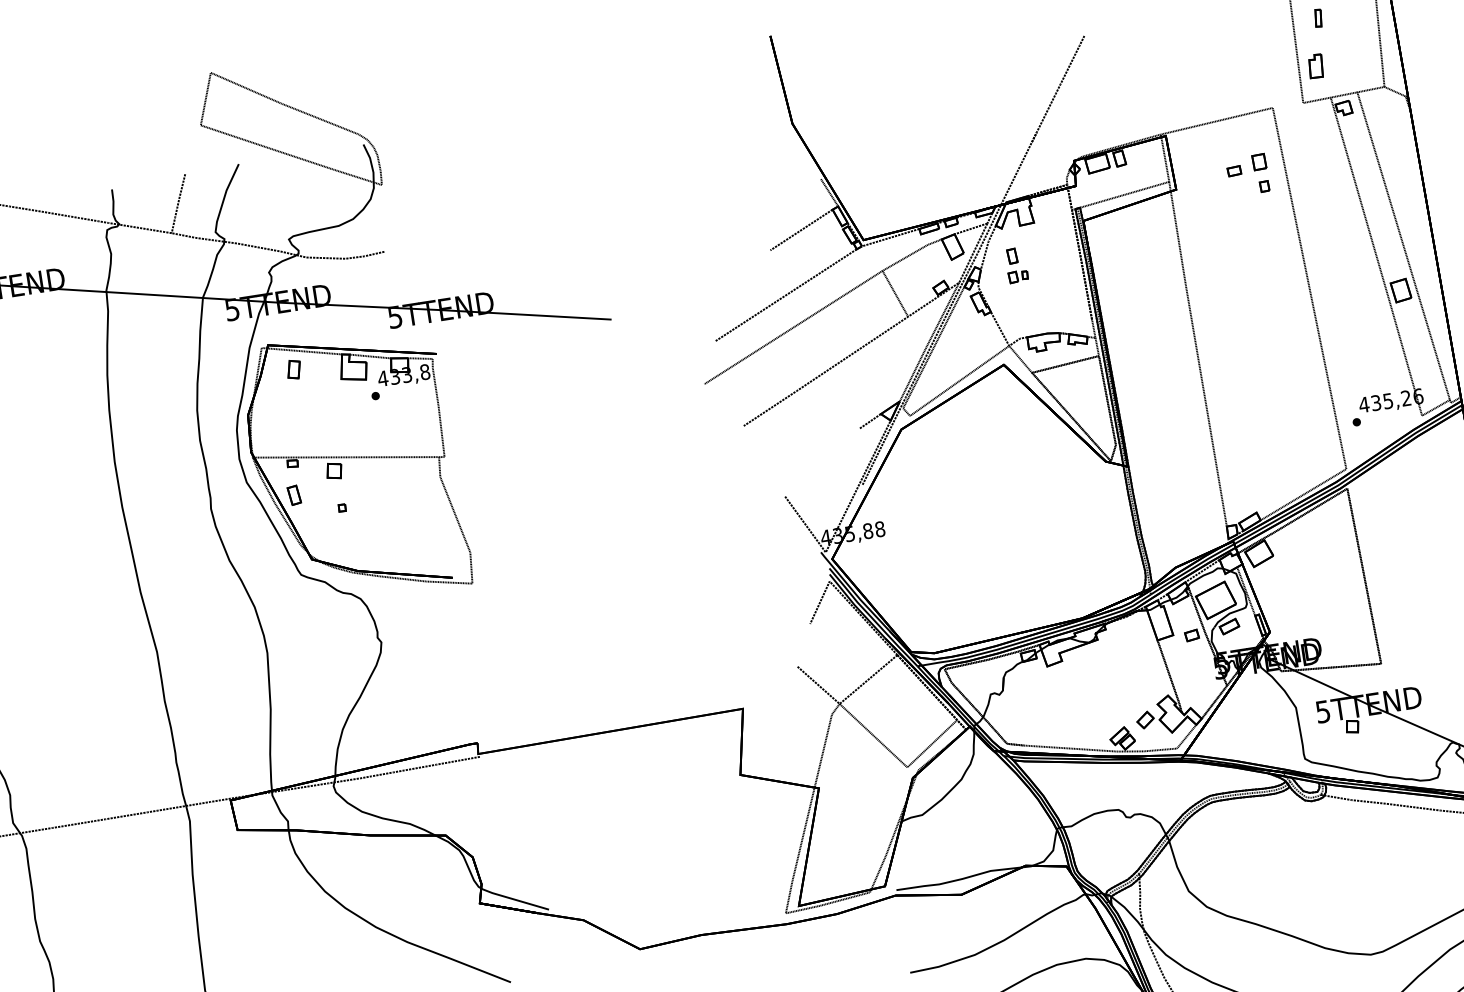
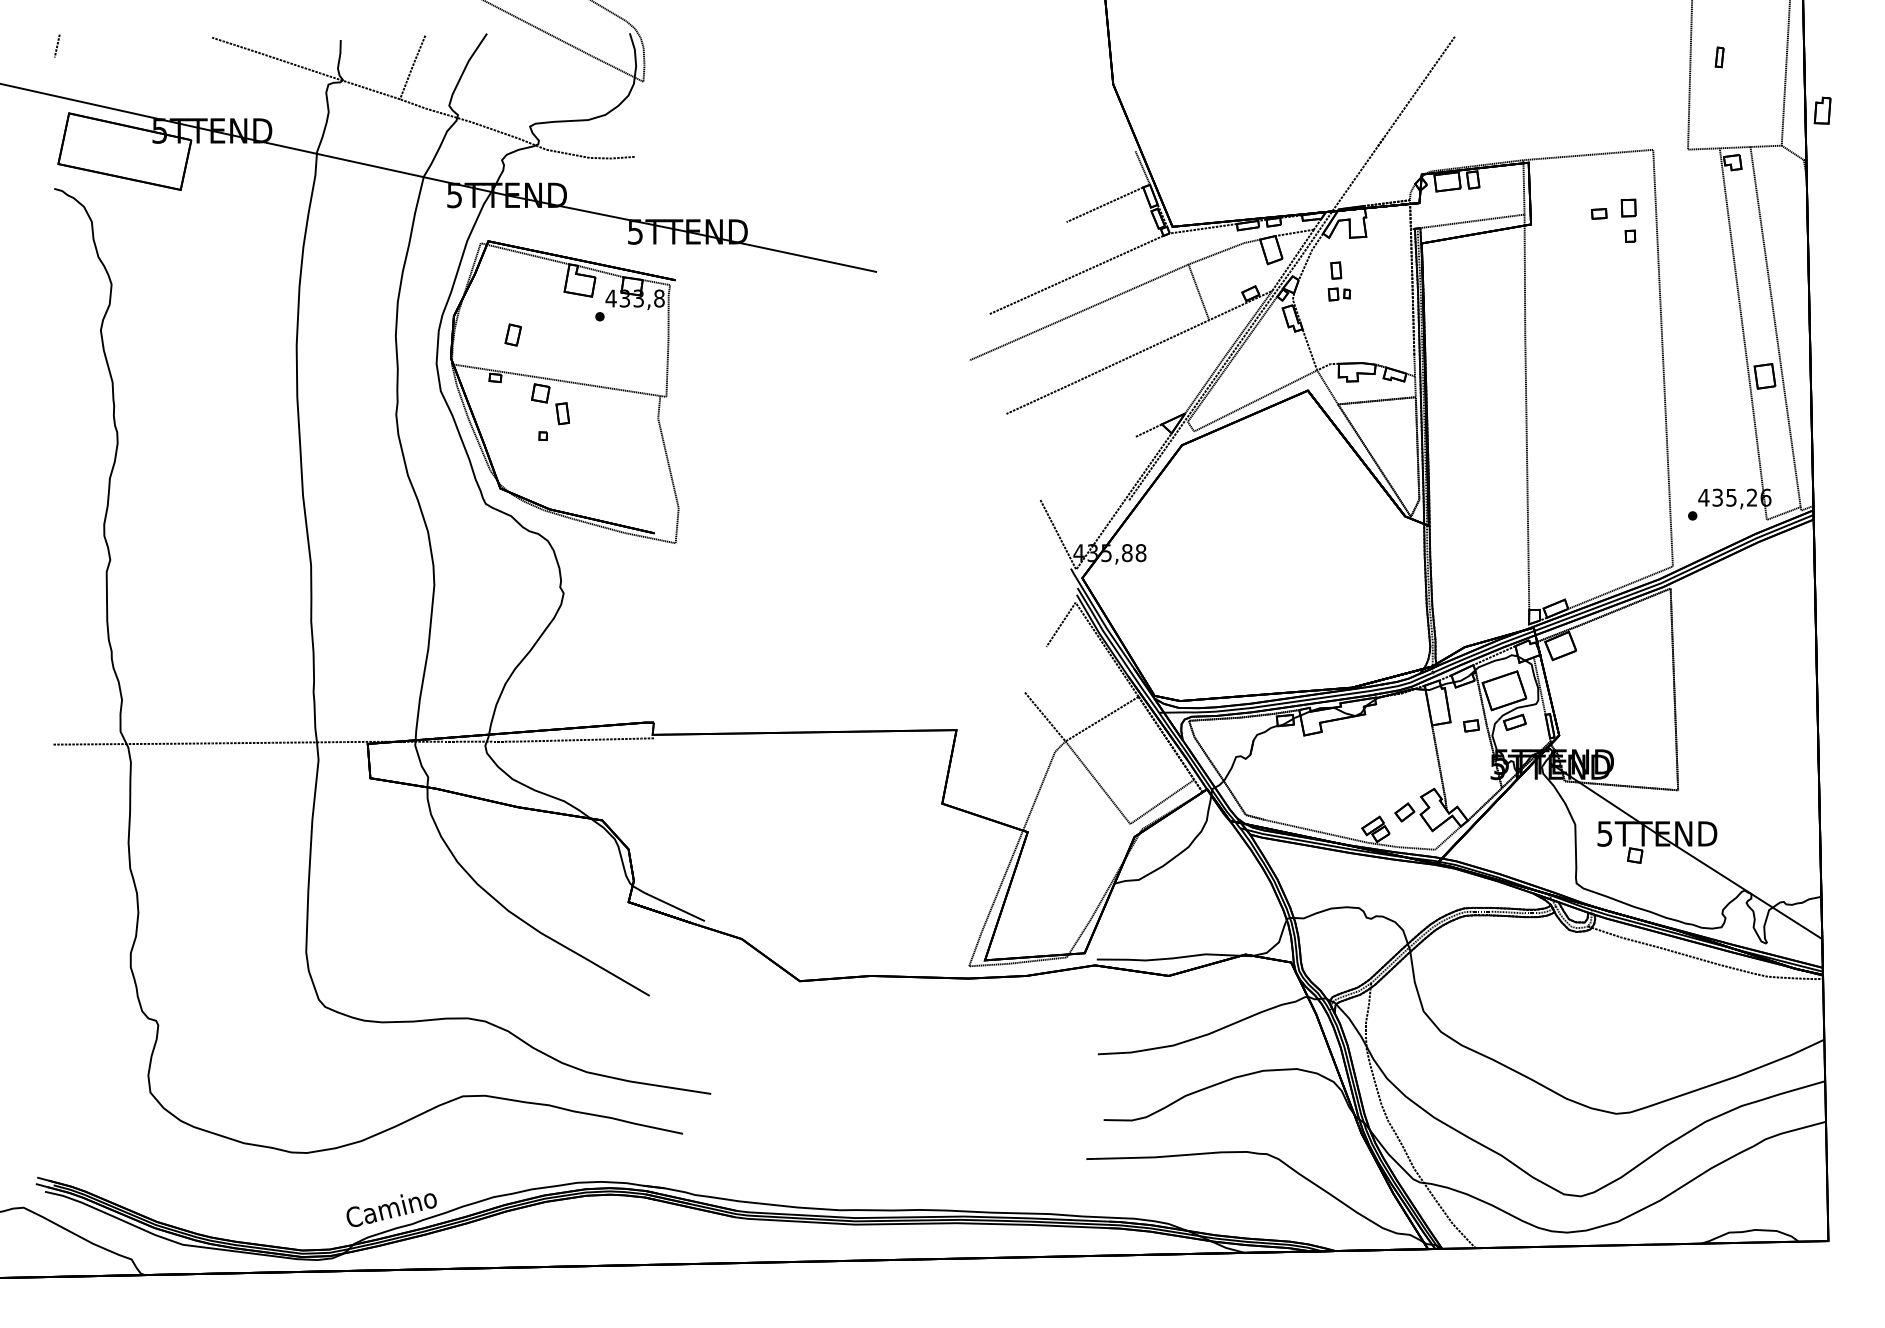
part: (1315, 66) -> (1822, 110), moved
part: (293, 369) -> (512, 334), moved
part: (294, 495) -> (562, 413), moved

